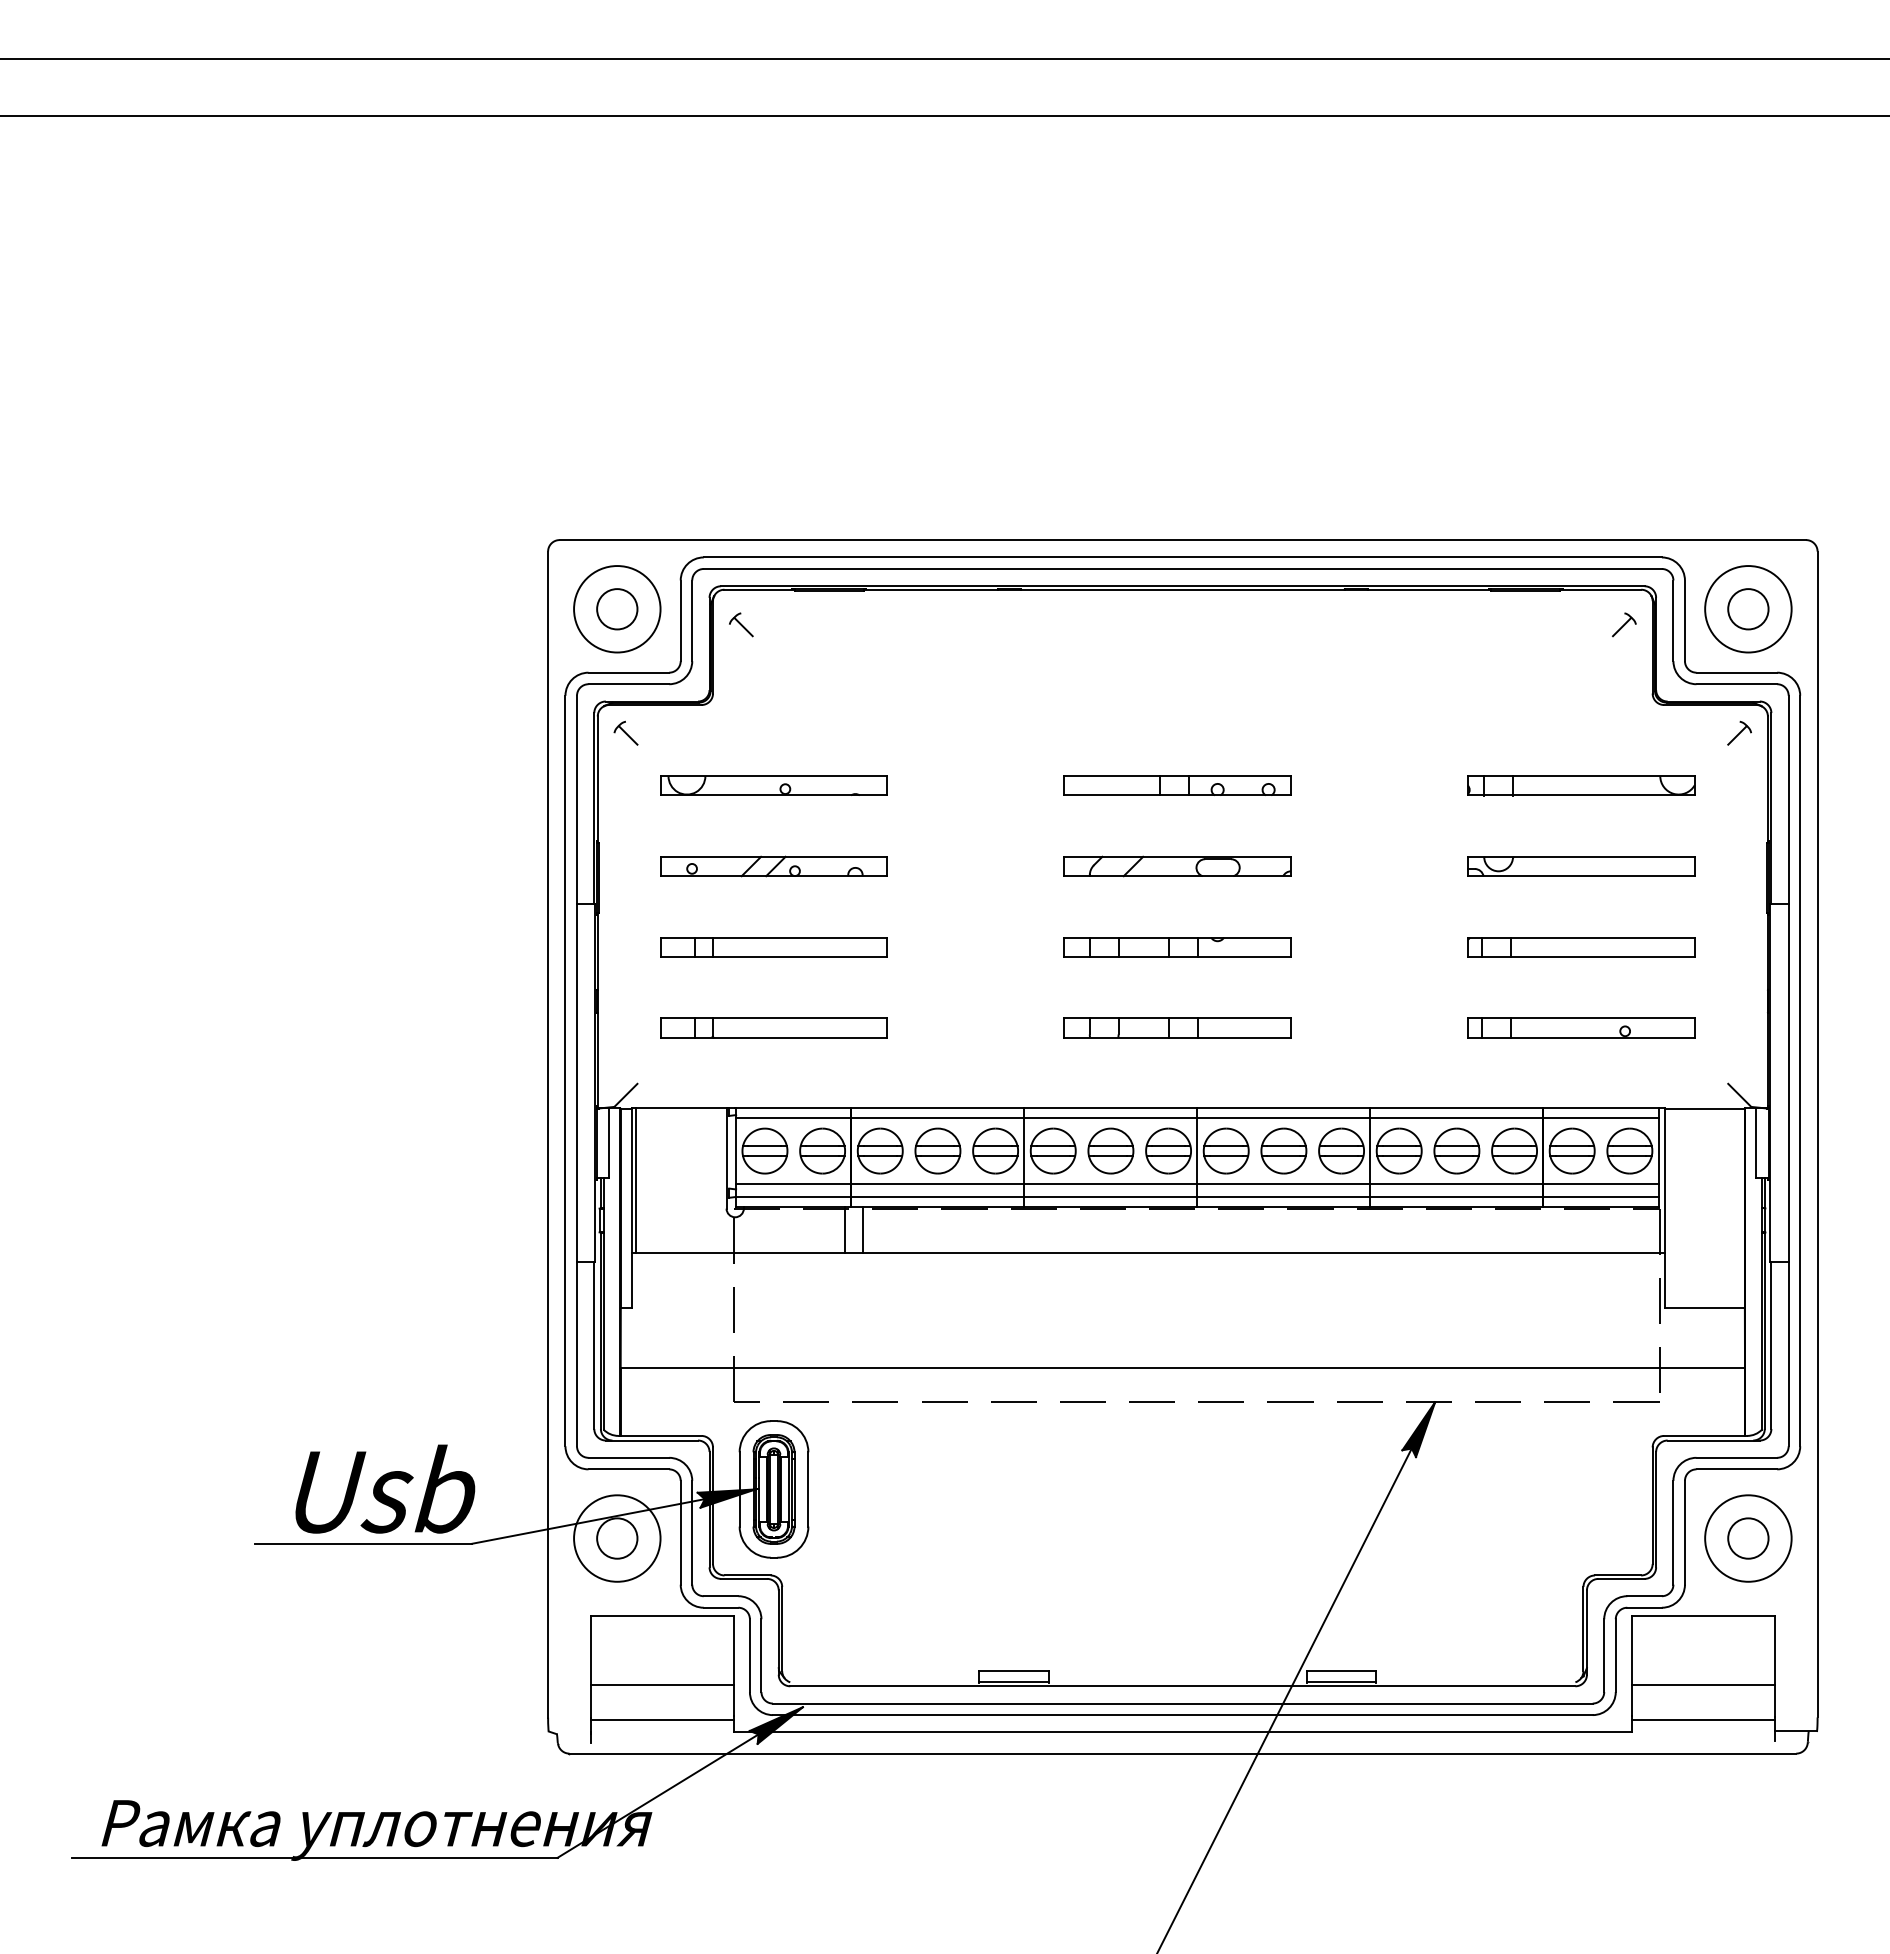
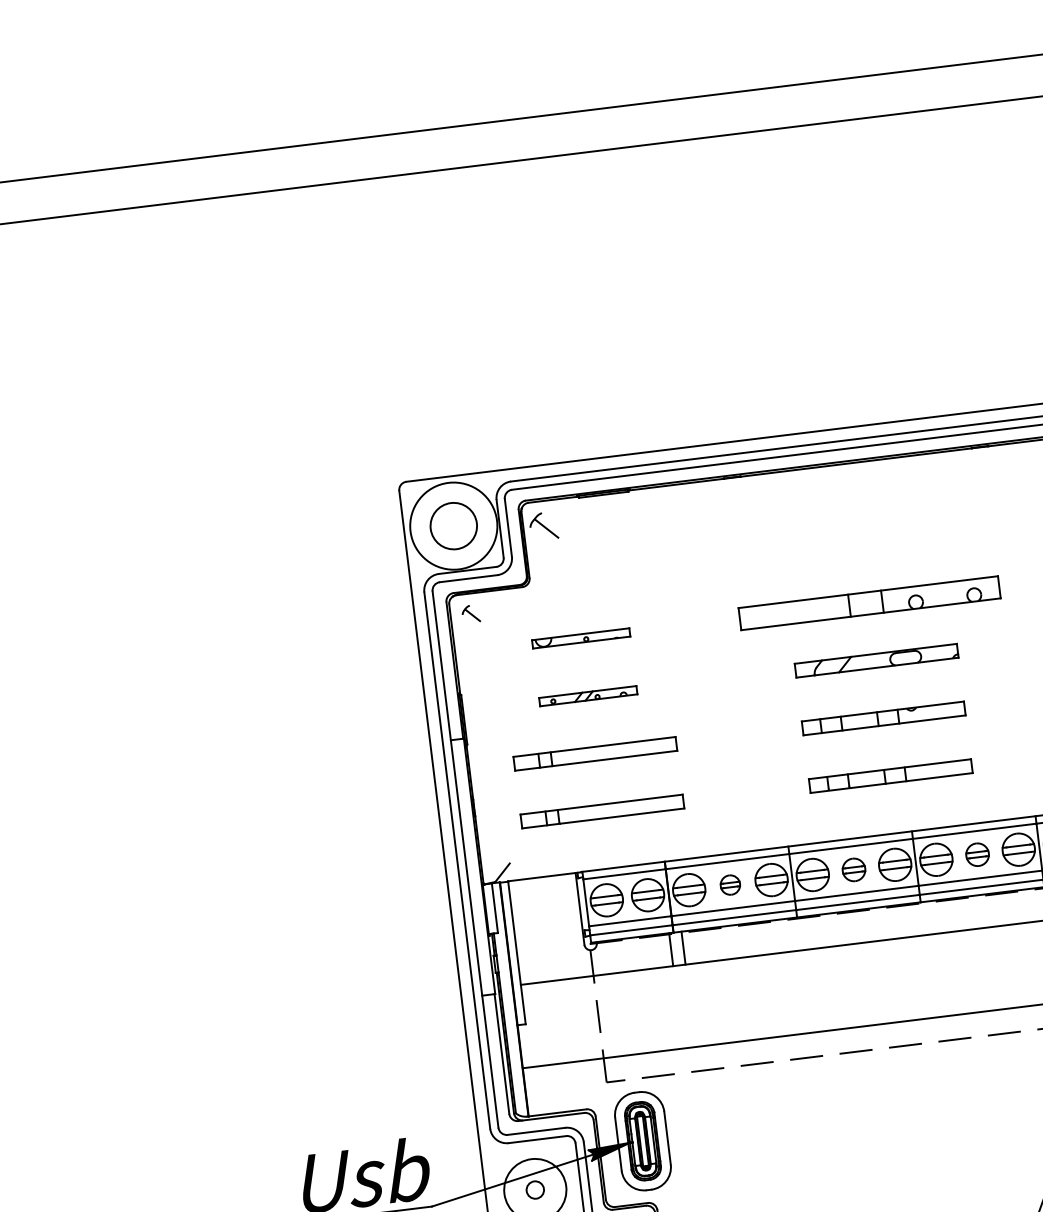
circle: (617, 609) -> (453, 526), size x1.4
circle: (617, 609) -> (453, 526), size x1.6
part: (741, 624) -> (543, 526), size x1.6
part: (773, 785) -> (580, 638), size x0.6
part: (1177, 785) -> (869, 602), size x1.6
part: (773, 866) -> (587, 696), size x0.6
part: (937, 1150) -> (730, 884), size x0.6
part: (1110, 1150) -> (853, 869), size x0.7
part: (1283, 1150) -> (977, 854), size x0.7
line: (635, 1180) -> (516, 932), removed
circle: (617, 1538) -> (535, 1190), size x0.6

